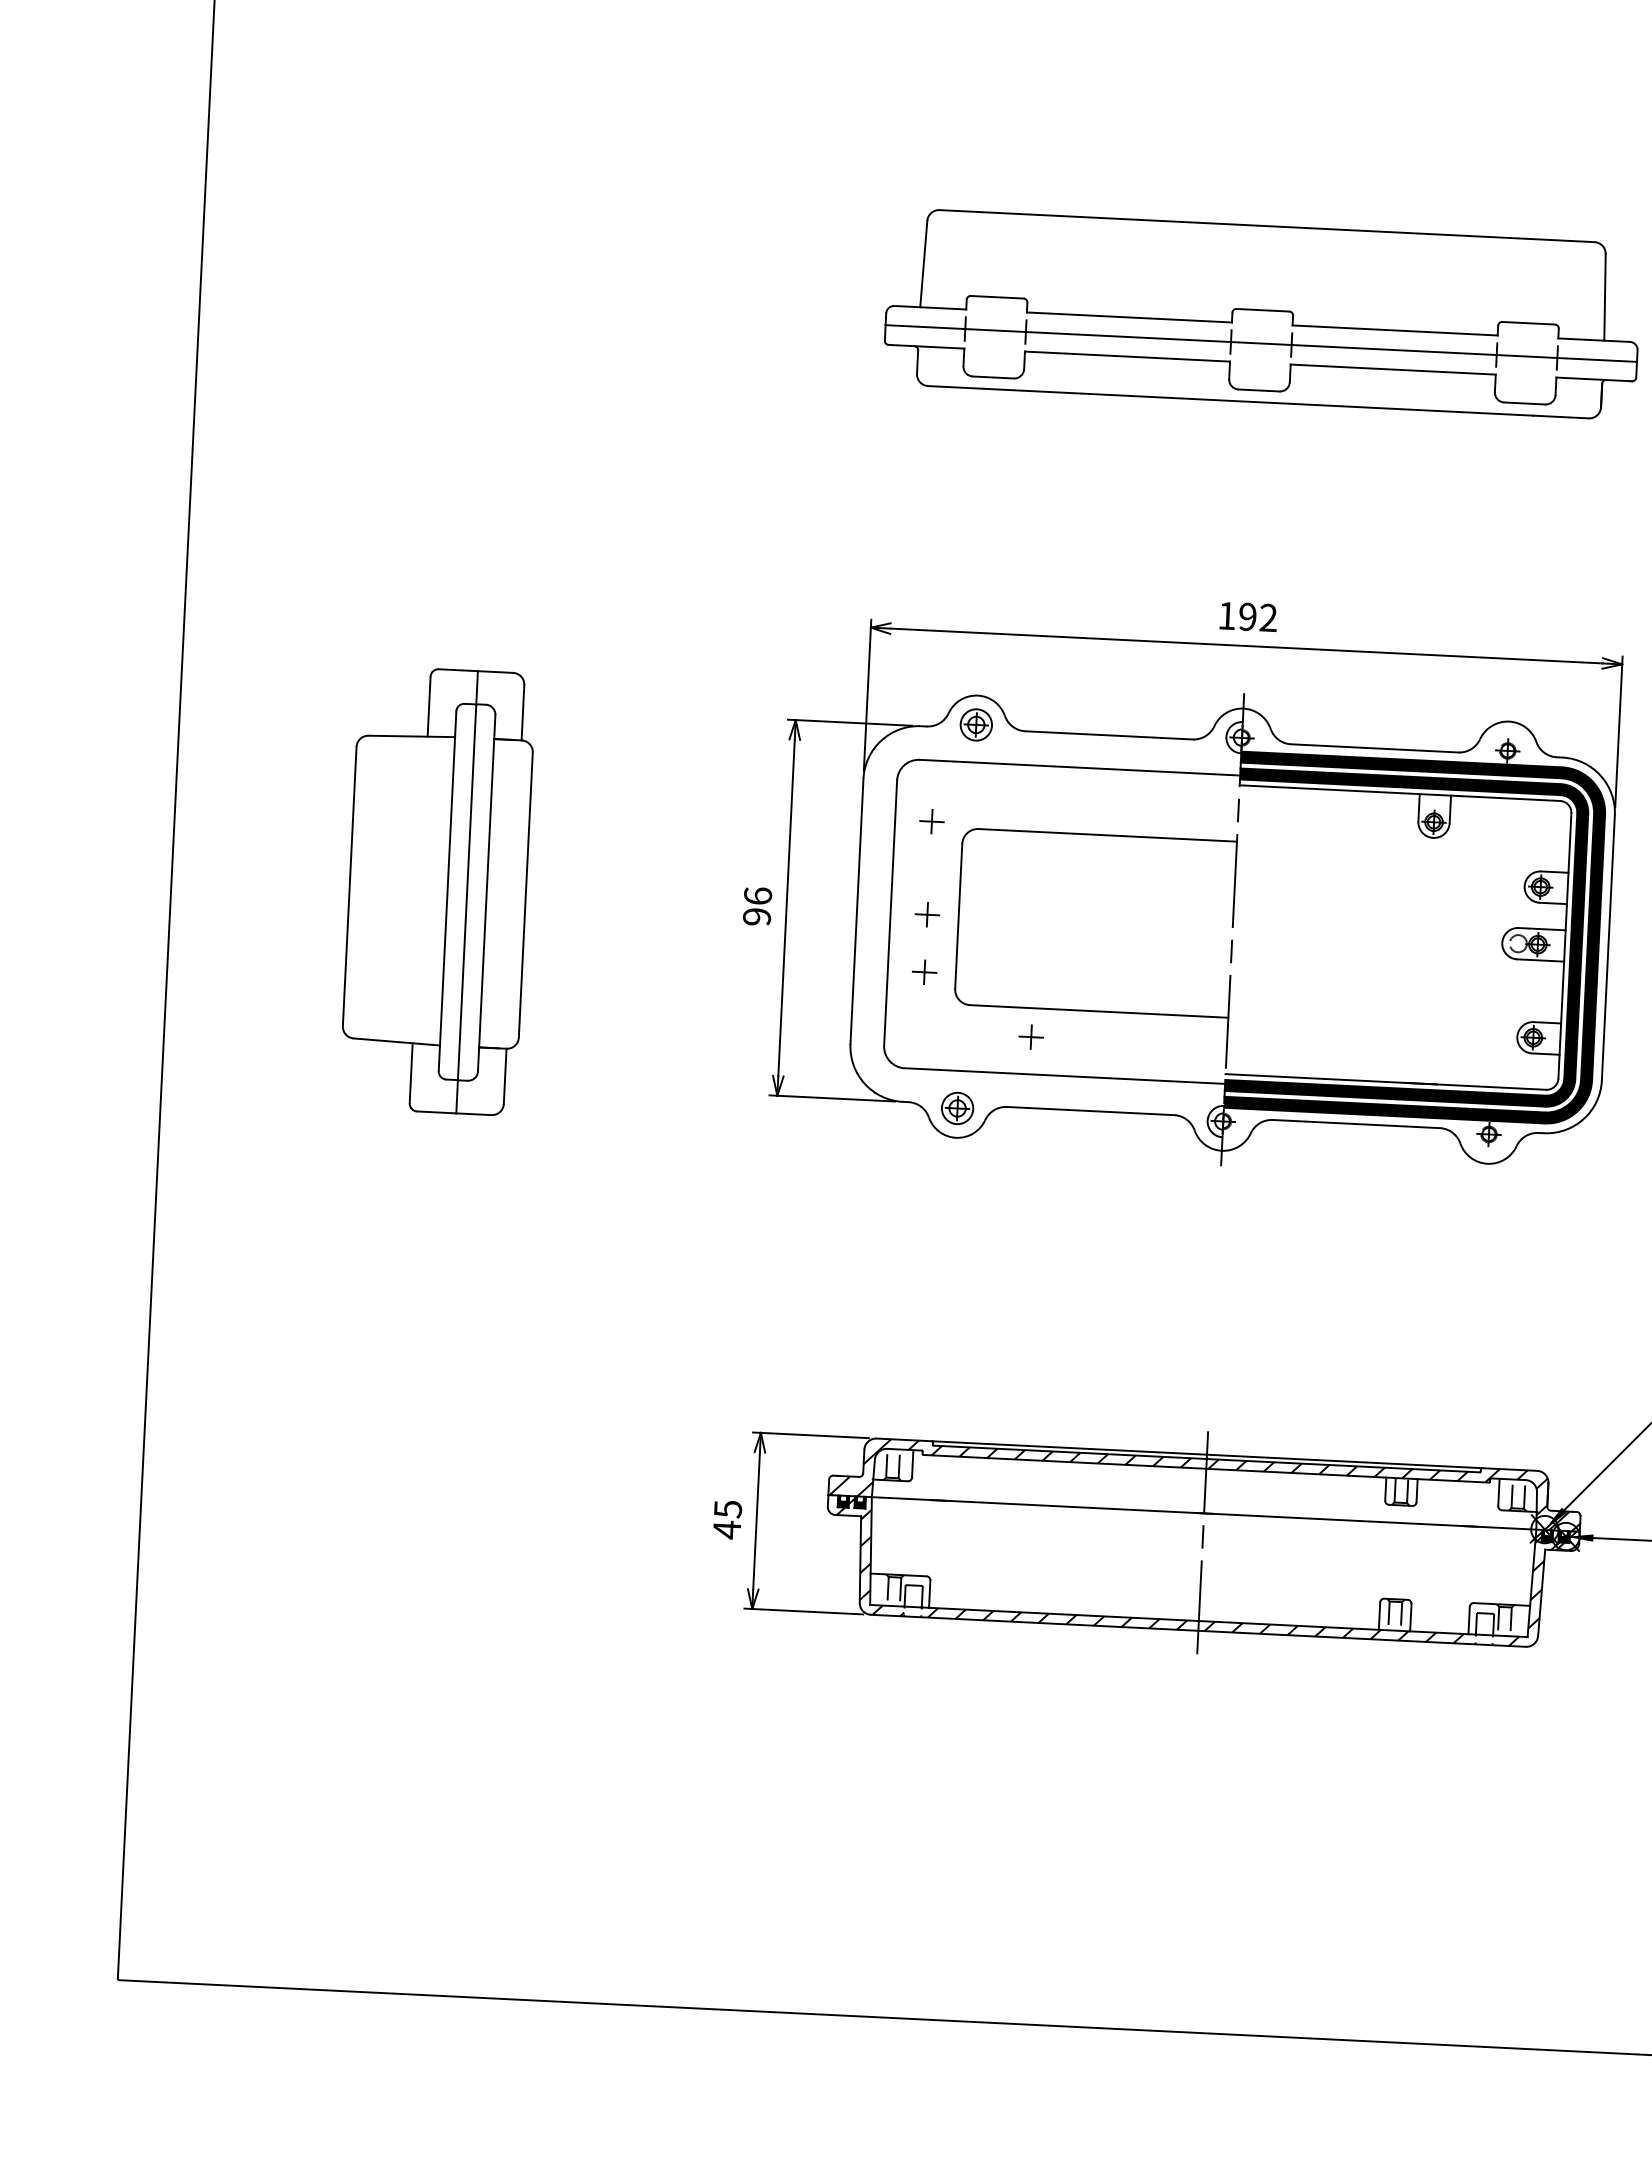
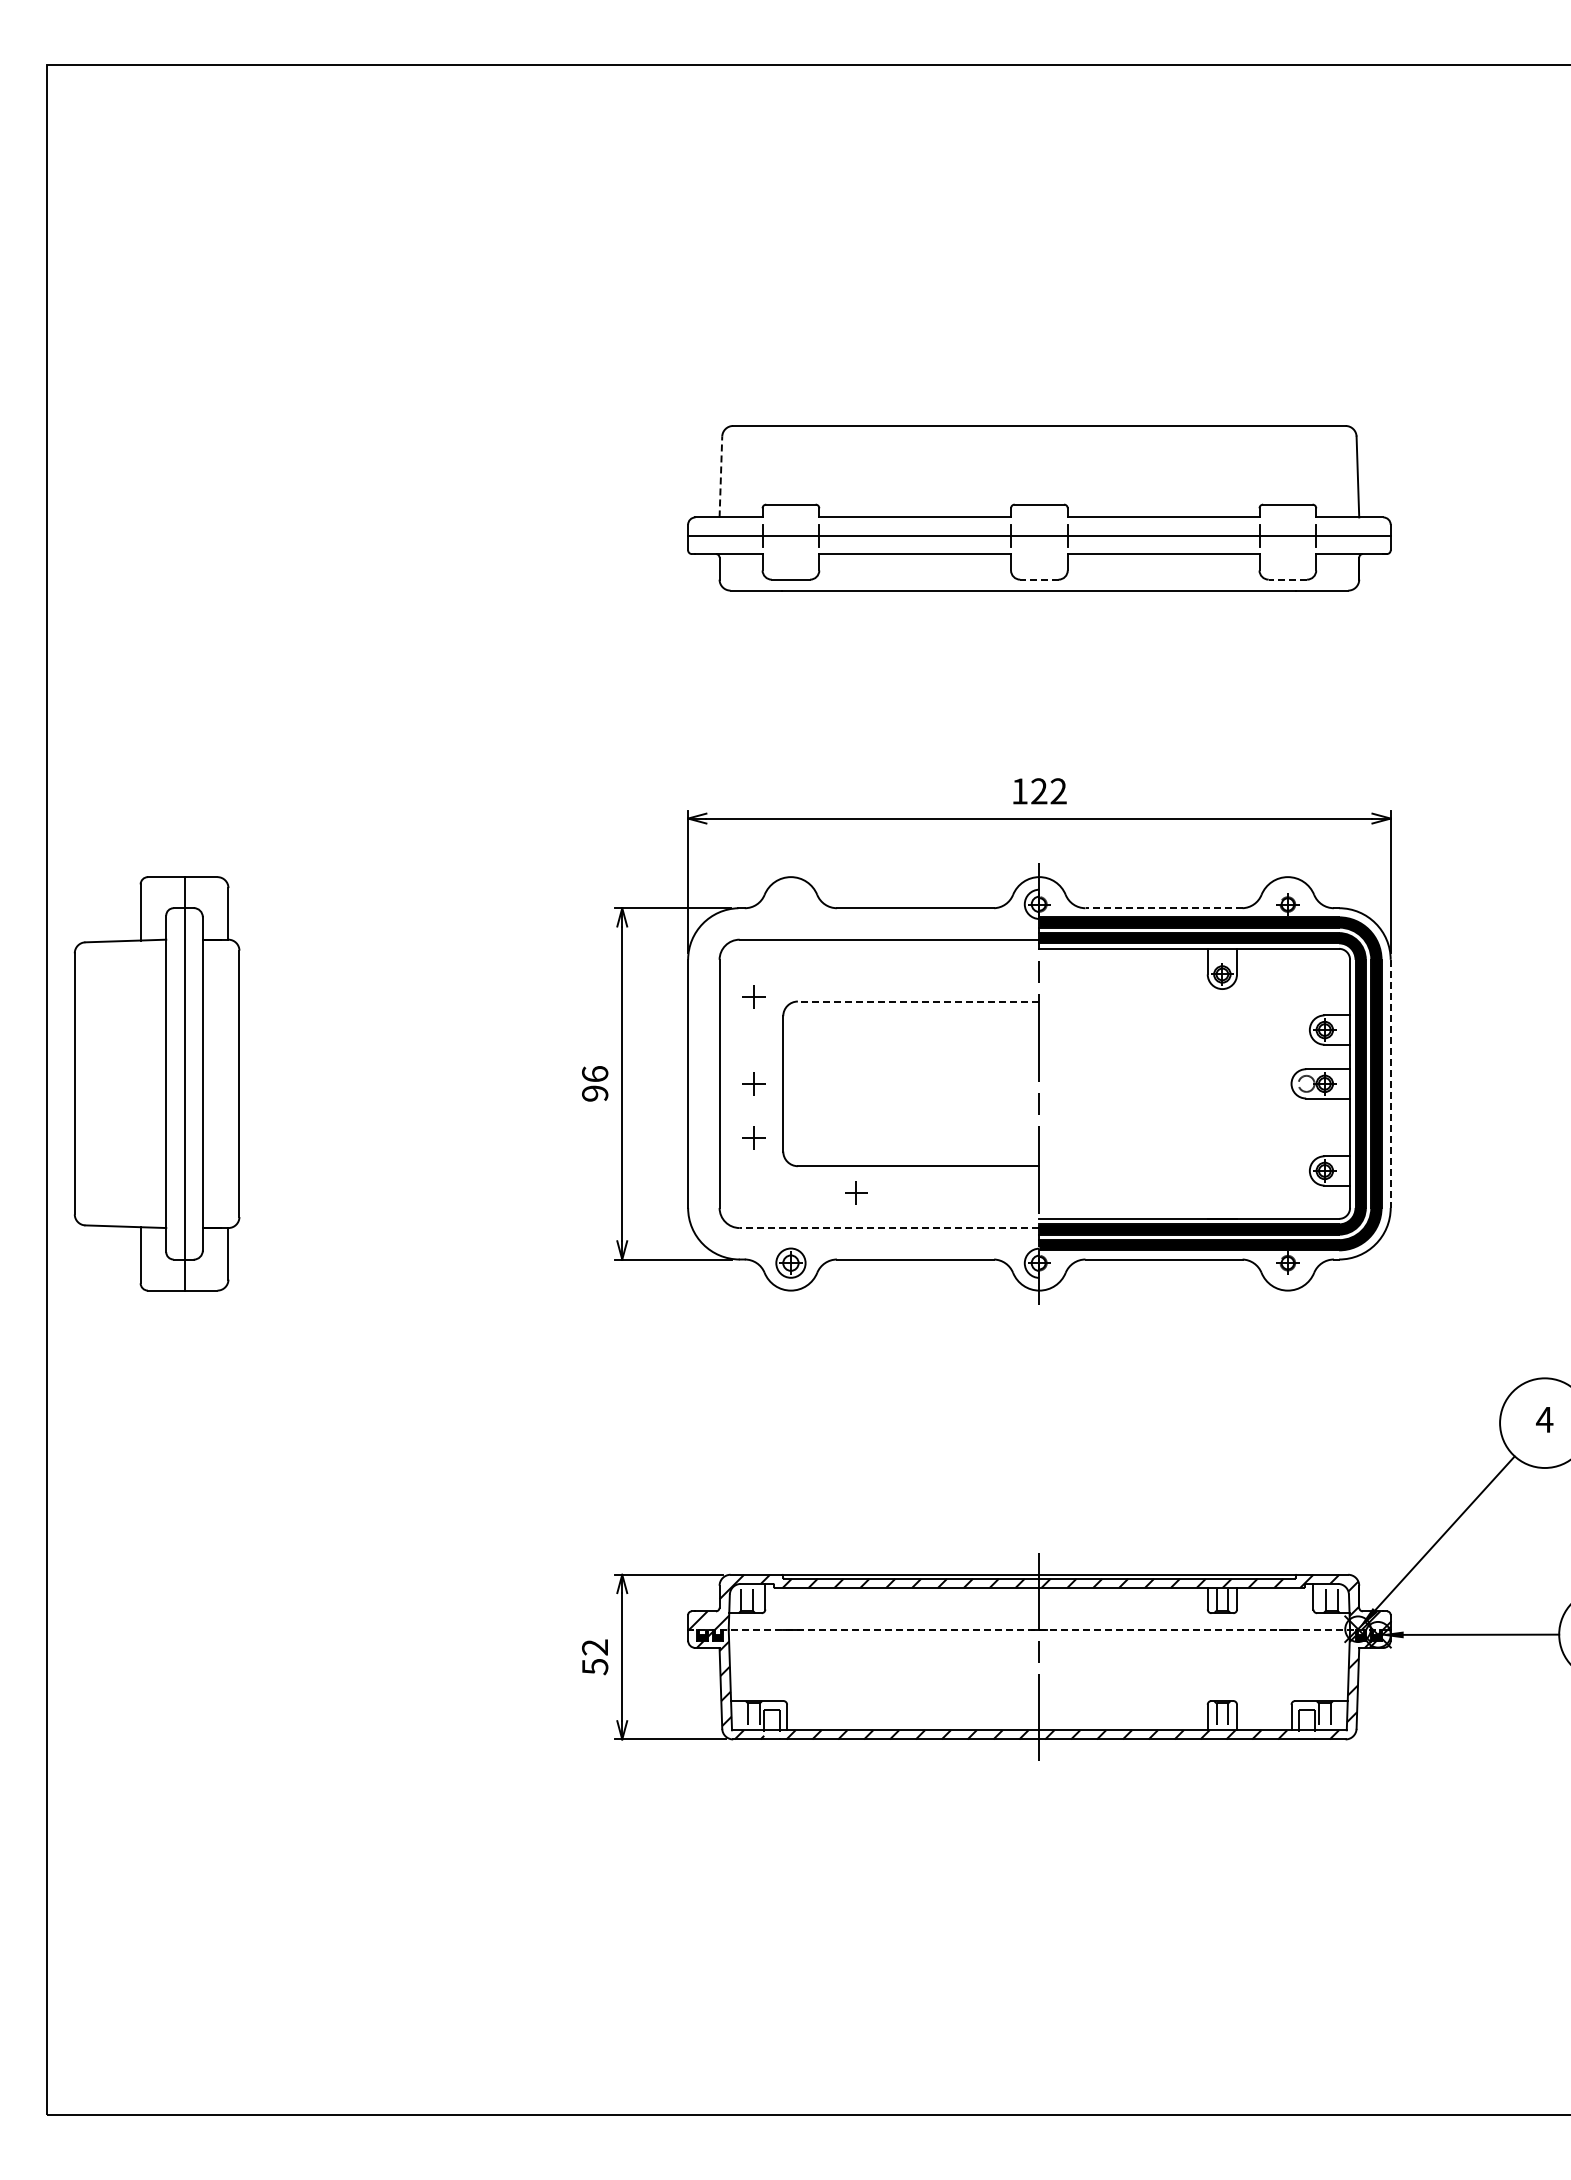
line: (923, 263) -> (720, 476), solid -> dashed
line: (1258, 390) -> (1038, 579), solid -> dashed
line: (1524, 403) -> (1287, 579), solid -> dashed
text: (1248, 617) -> (1039, 791), 192 -> 122
part: (975, 724) -> (790, 904), removed
line: (1375, 748) -> (1164, 908), solid -> dashed
line: (1107, 835) -> (918, 1001), solid -> dashed
part: (437, 890) -> (156, 1083), moved
line: (1608, 948) -> (1390, 1084), solid -> dashed
line: (1064, 1076) -> (889, 1228), solid -> dashed
line: (1204, 1513) -> (1039, 1629), solid -> dashed
text: (727, 1519) -> (595, 1657), 45 -> 52

